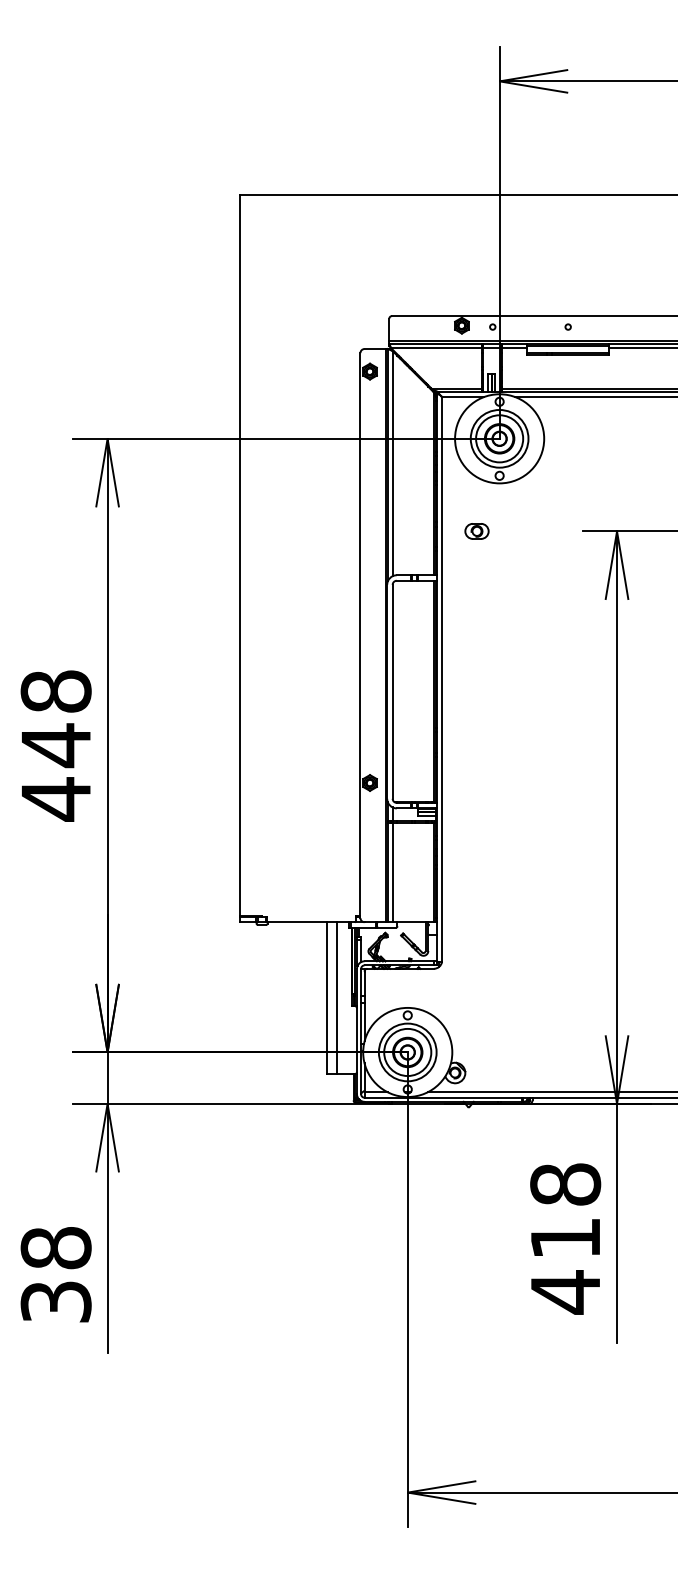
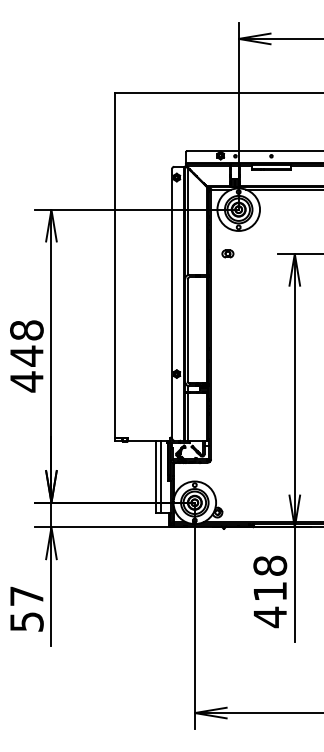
text: (55, 1273) -> (26, 608), 38 -> 57

